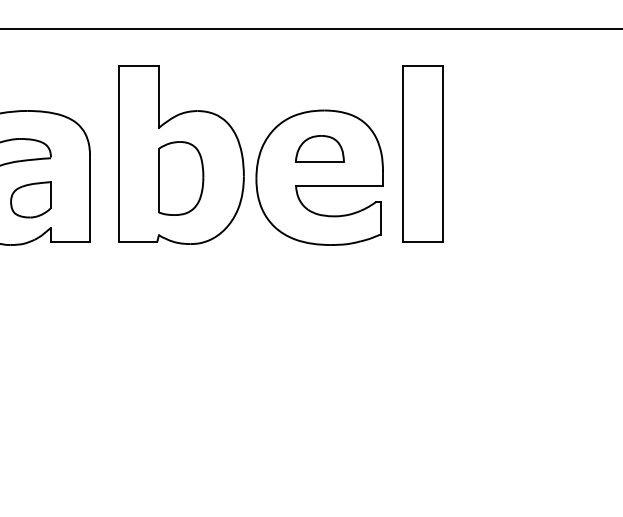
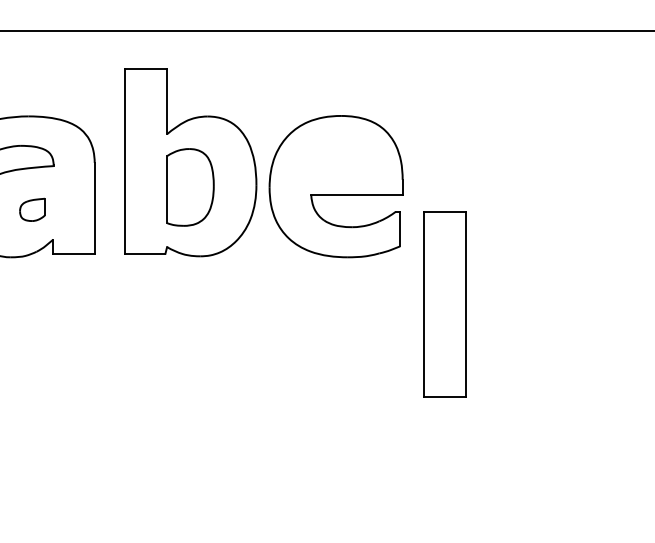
part: (319, 148) -> (335, 155), removed
part: (422, 153) -> (444, 304), moved
part: (30, 199) -> (32, 209), size x0.6

